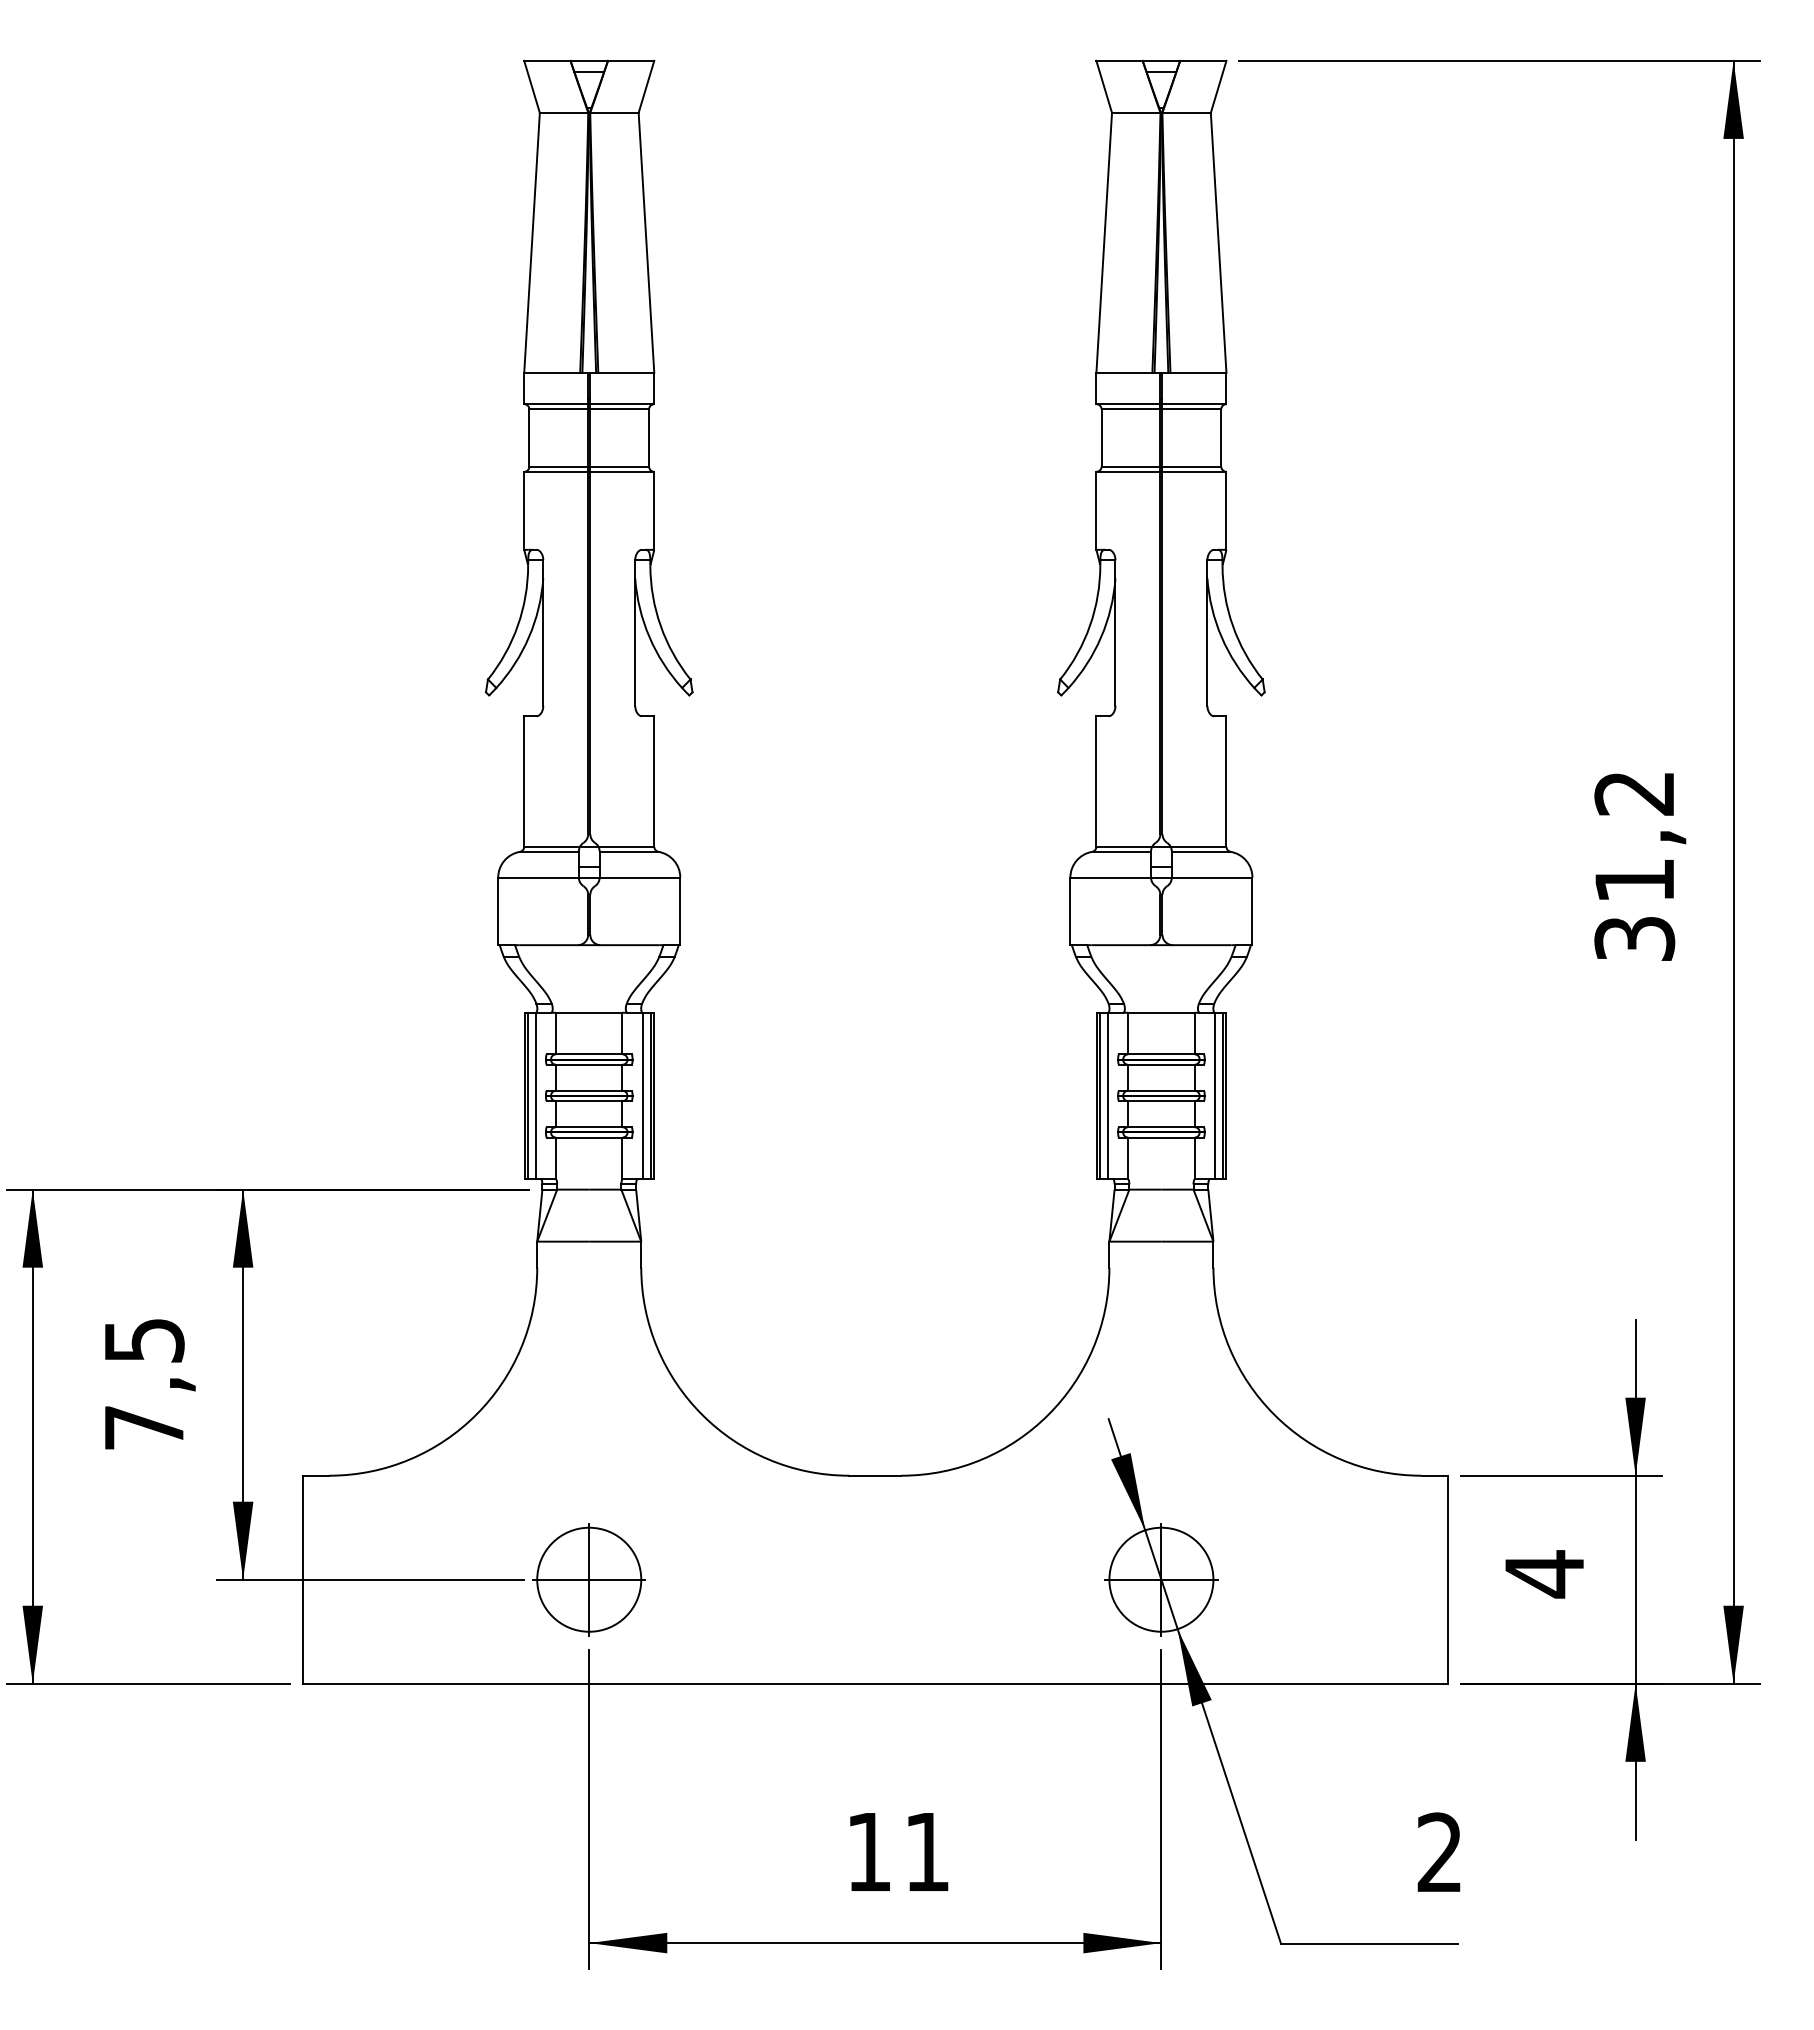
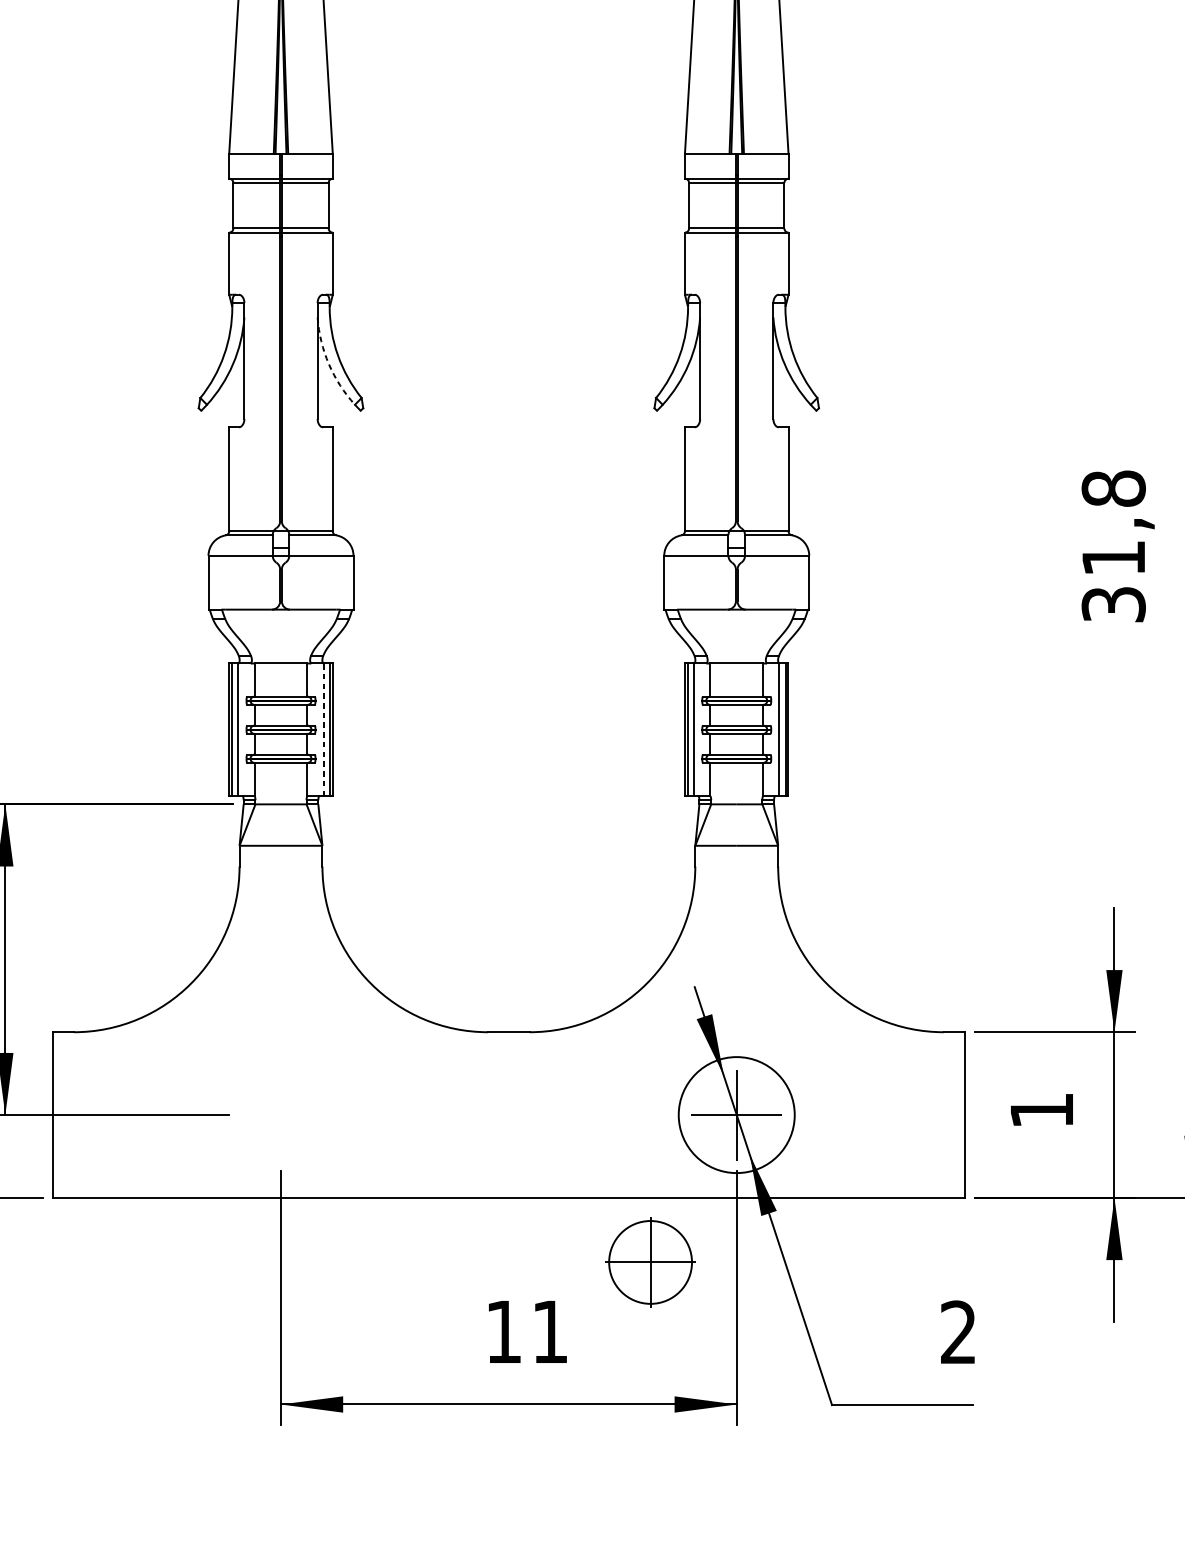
arc: (649, 637) -> (328, 364), solid -> dashed
text: (1634, 793) -> (1113, 488), 31,2 -> 31,8
line: (642, 1095) -> (323, 729), solid -> dashed
text: (1544, 1574) -> (1041, 1110), 4 -> 1
part: (588, 1579) -> (649, 1262), moved
circle: (1161, 1579) -> (736, 1114), size x1.4

